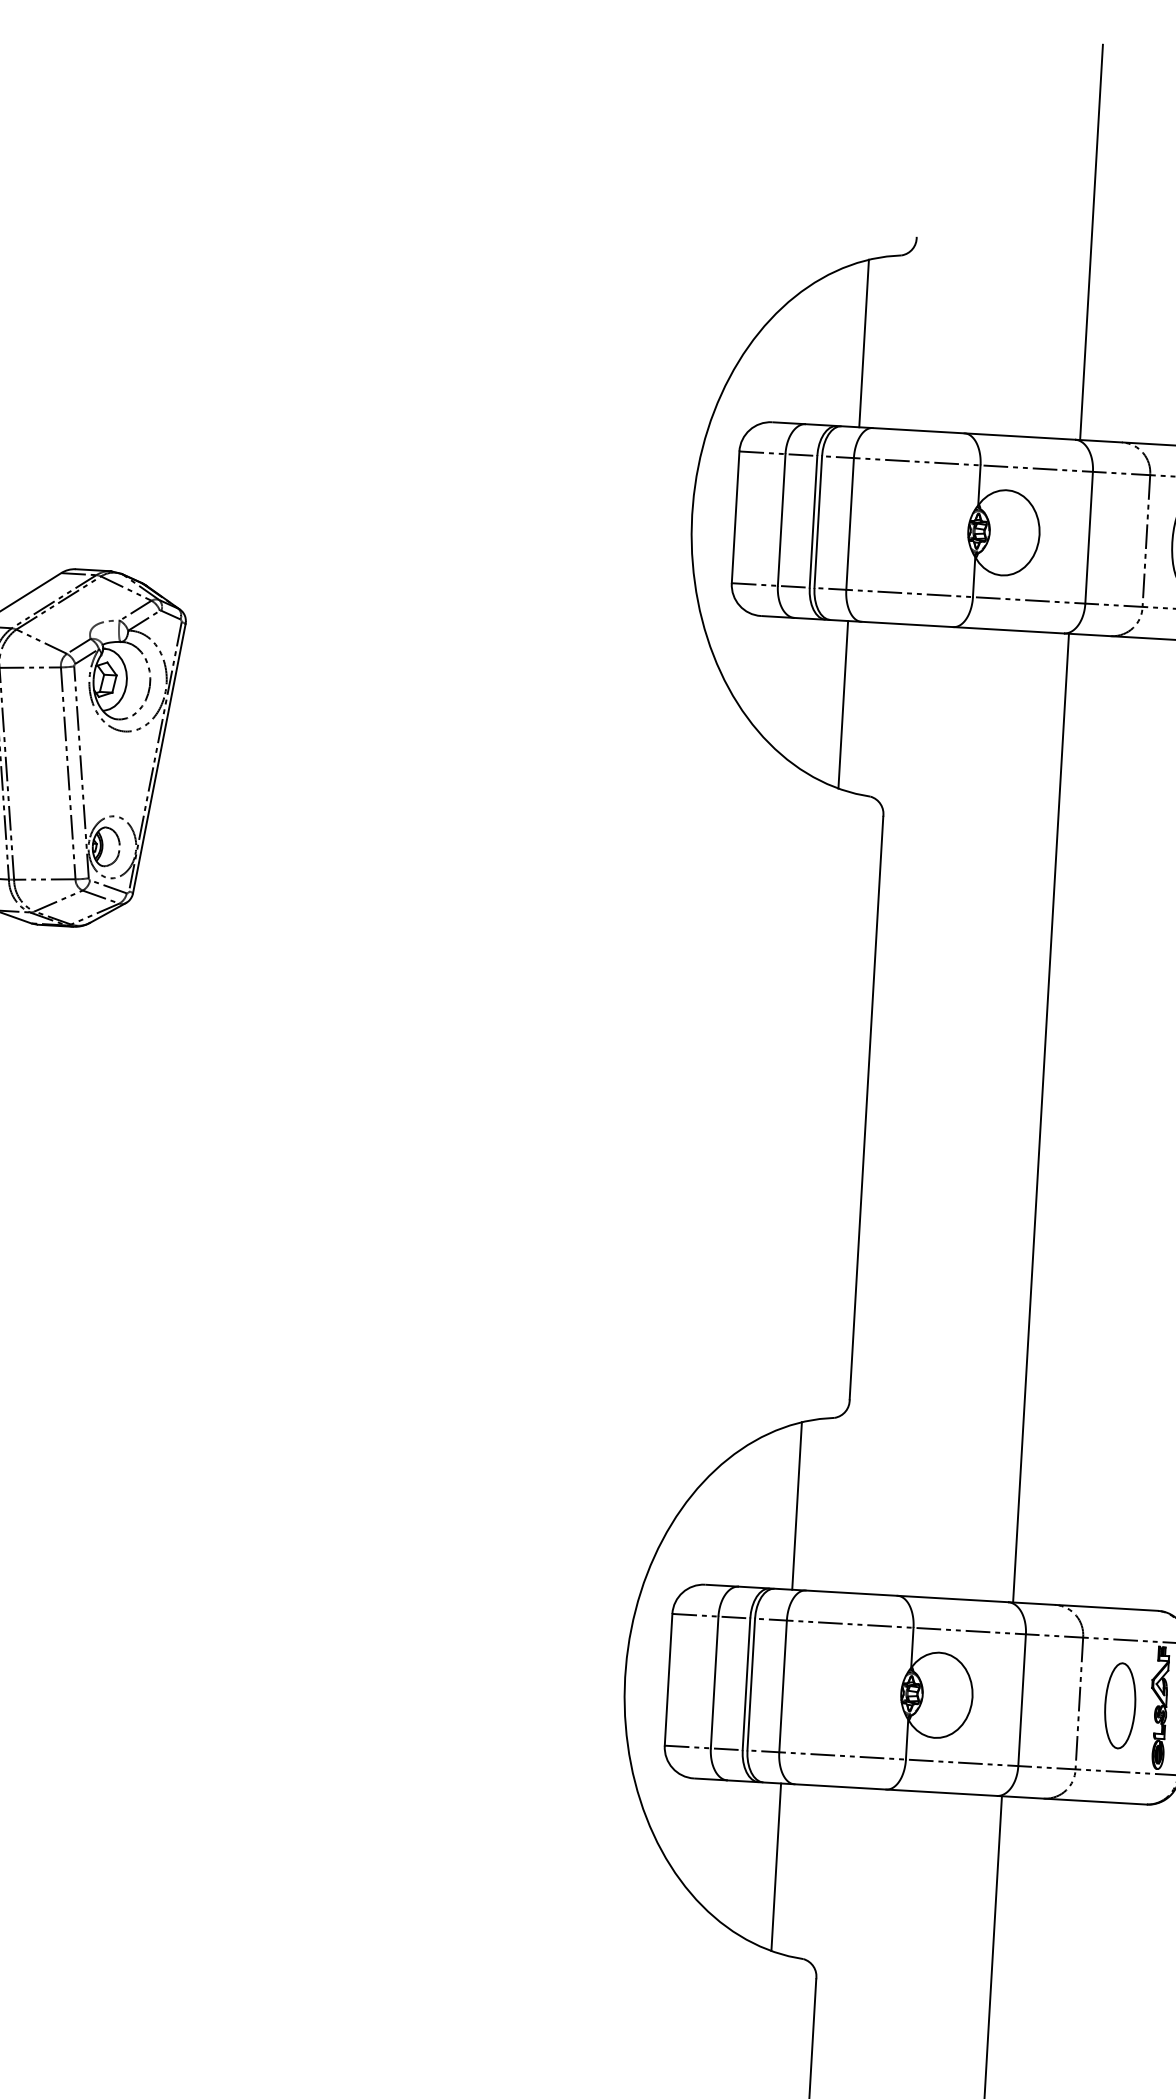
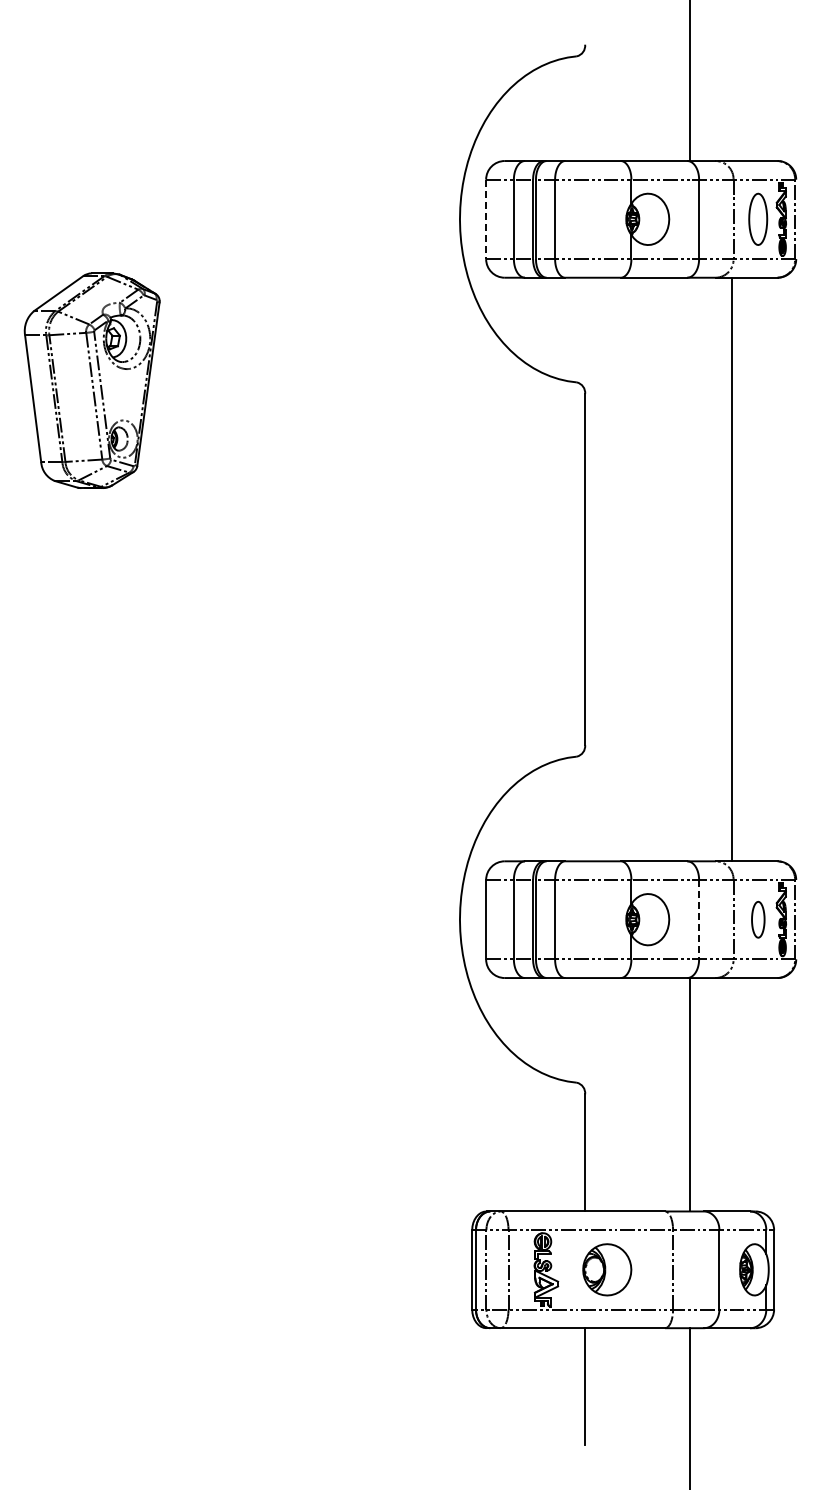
line: (864, 343) -> (557, 110), removed
line: (736, 517) -> (486, 219), solid -> dashed
line: (843, 703) -> (557, 327), removed
line: (1041, 1118) -> (732, 569), moved
line: (797, 1505) -> (557, 810), removed
line: (1022, 1699) -> (699, 919), solid -> dashed
part: (1120, 1705) -> (758, 919), size x0.7
line: (776, 1867) -> (557, 1028), removed

